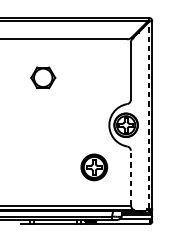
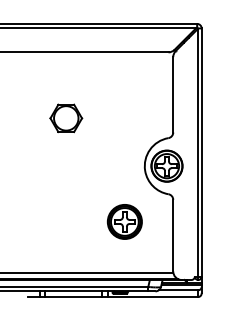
part: (43, 77) -> (66, 118), moved
line: (149, 114) -> (197, 152), dashed -> solid
line: (131, 177) -> (173, 235), dashed -> solid

